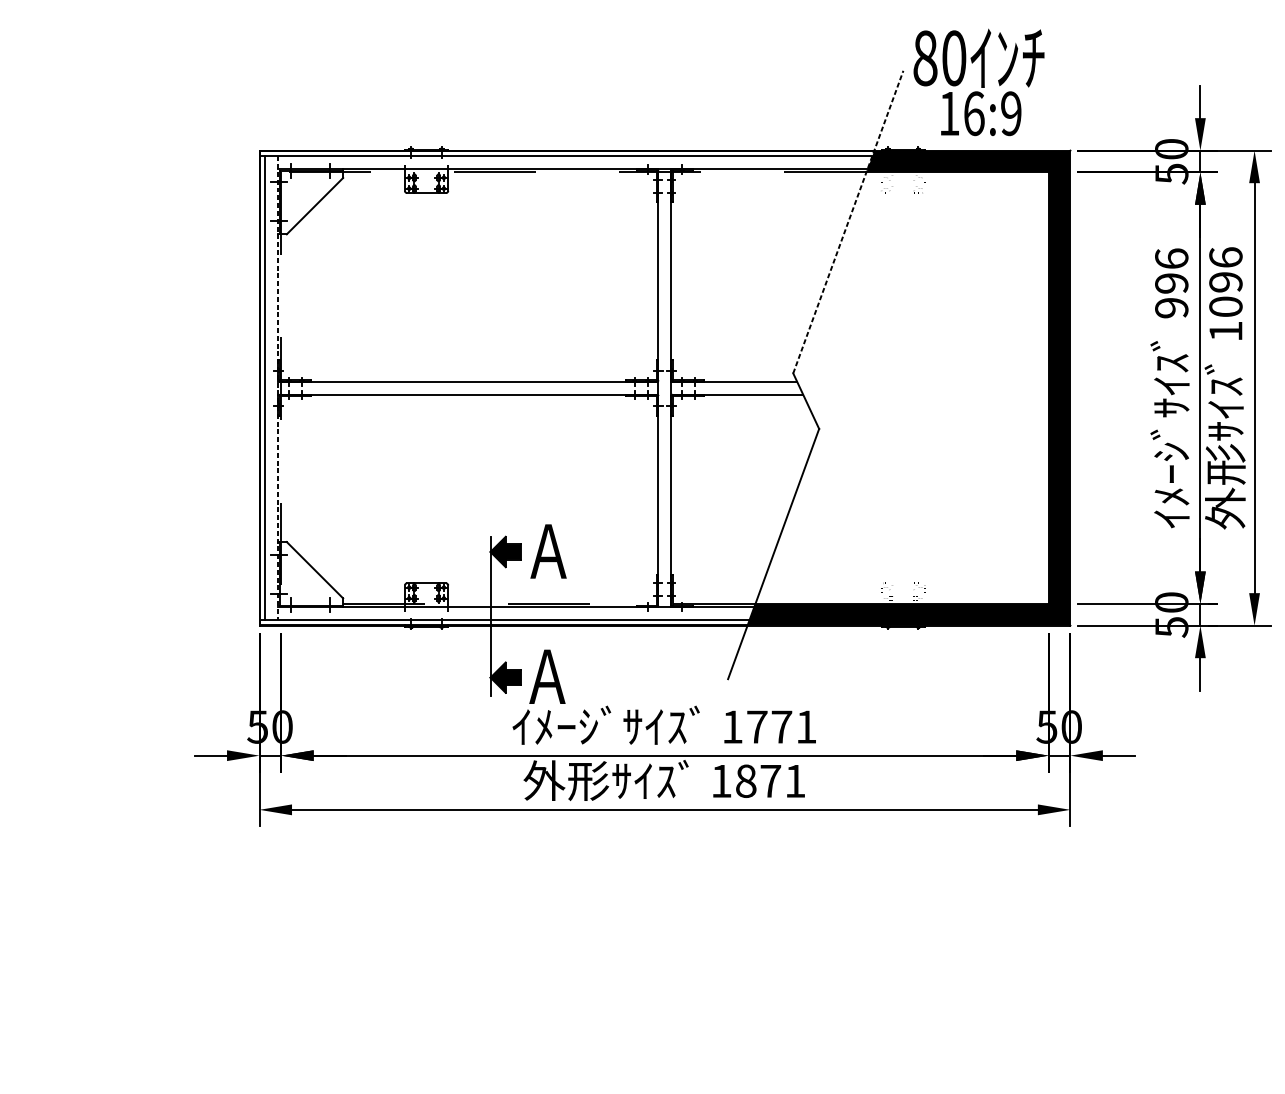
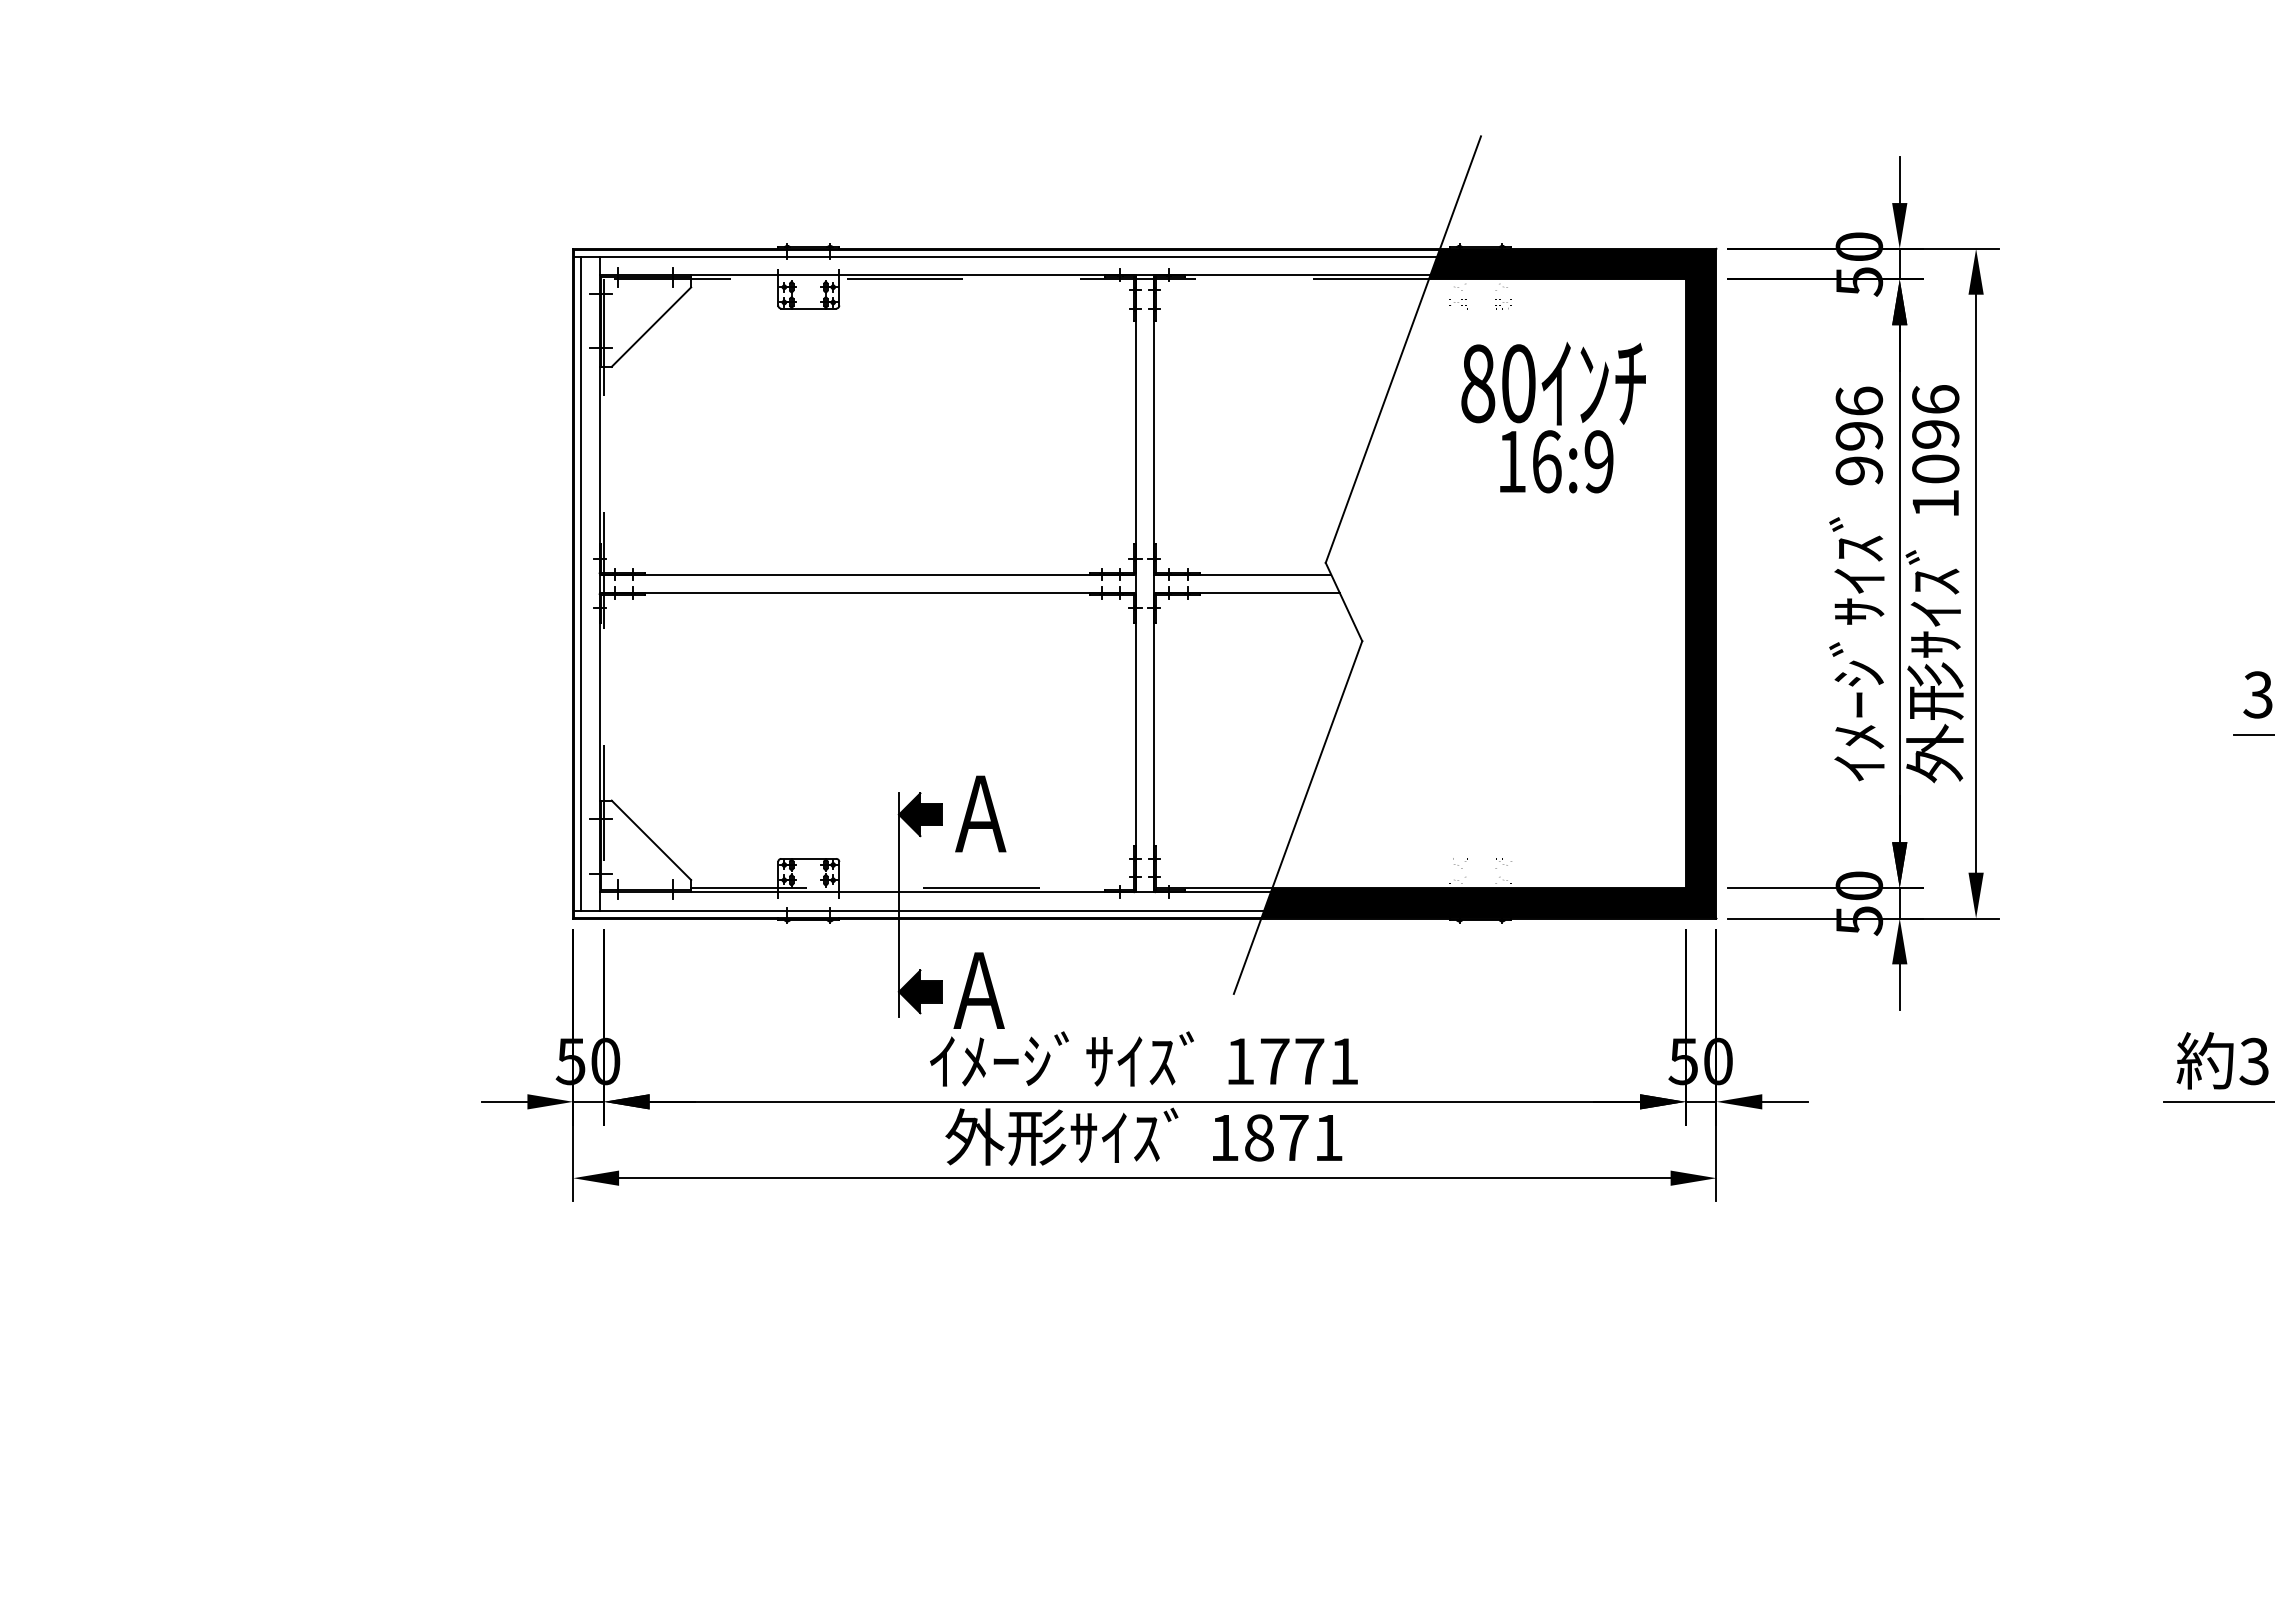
text: (978, 82) -> (1553, 417), moved
line: (848, 222) -> (1403, 349), dashed -> solid
line: (278, 388) -> (599, 583), dashed -> solid

